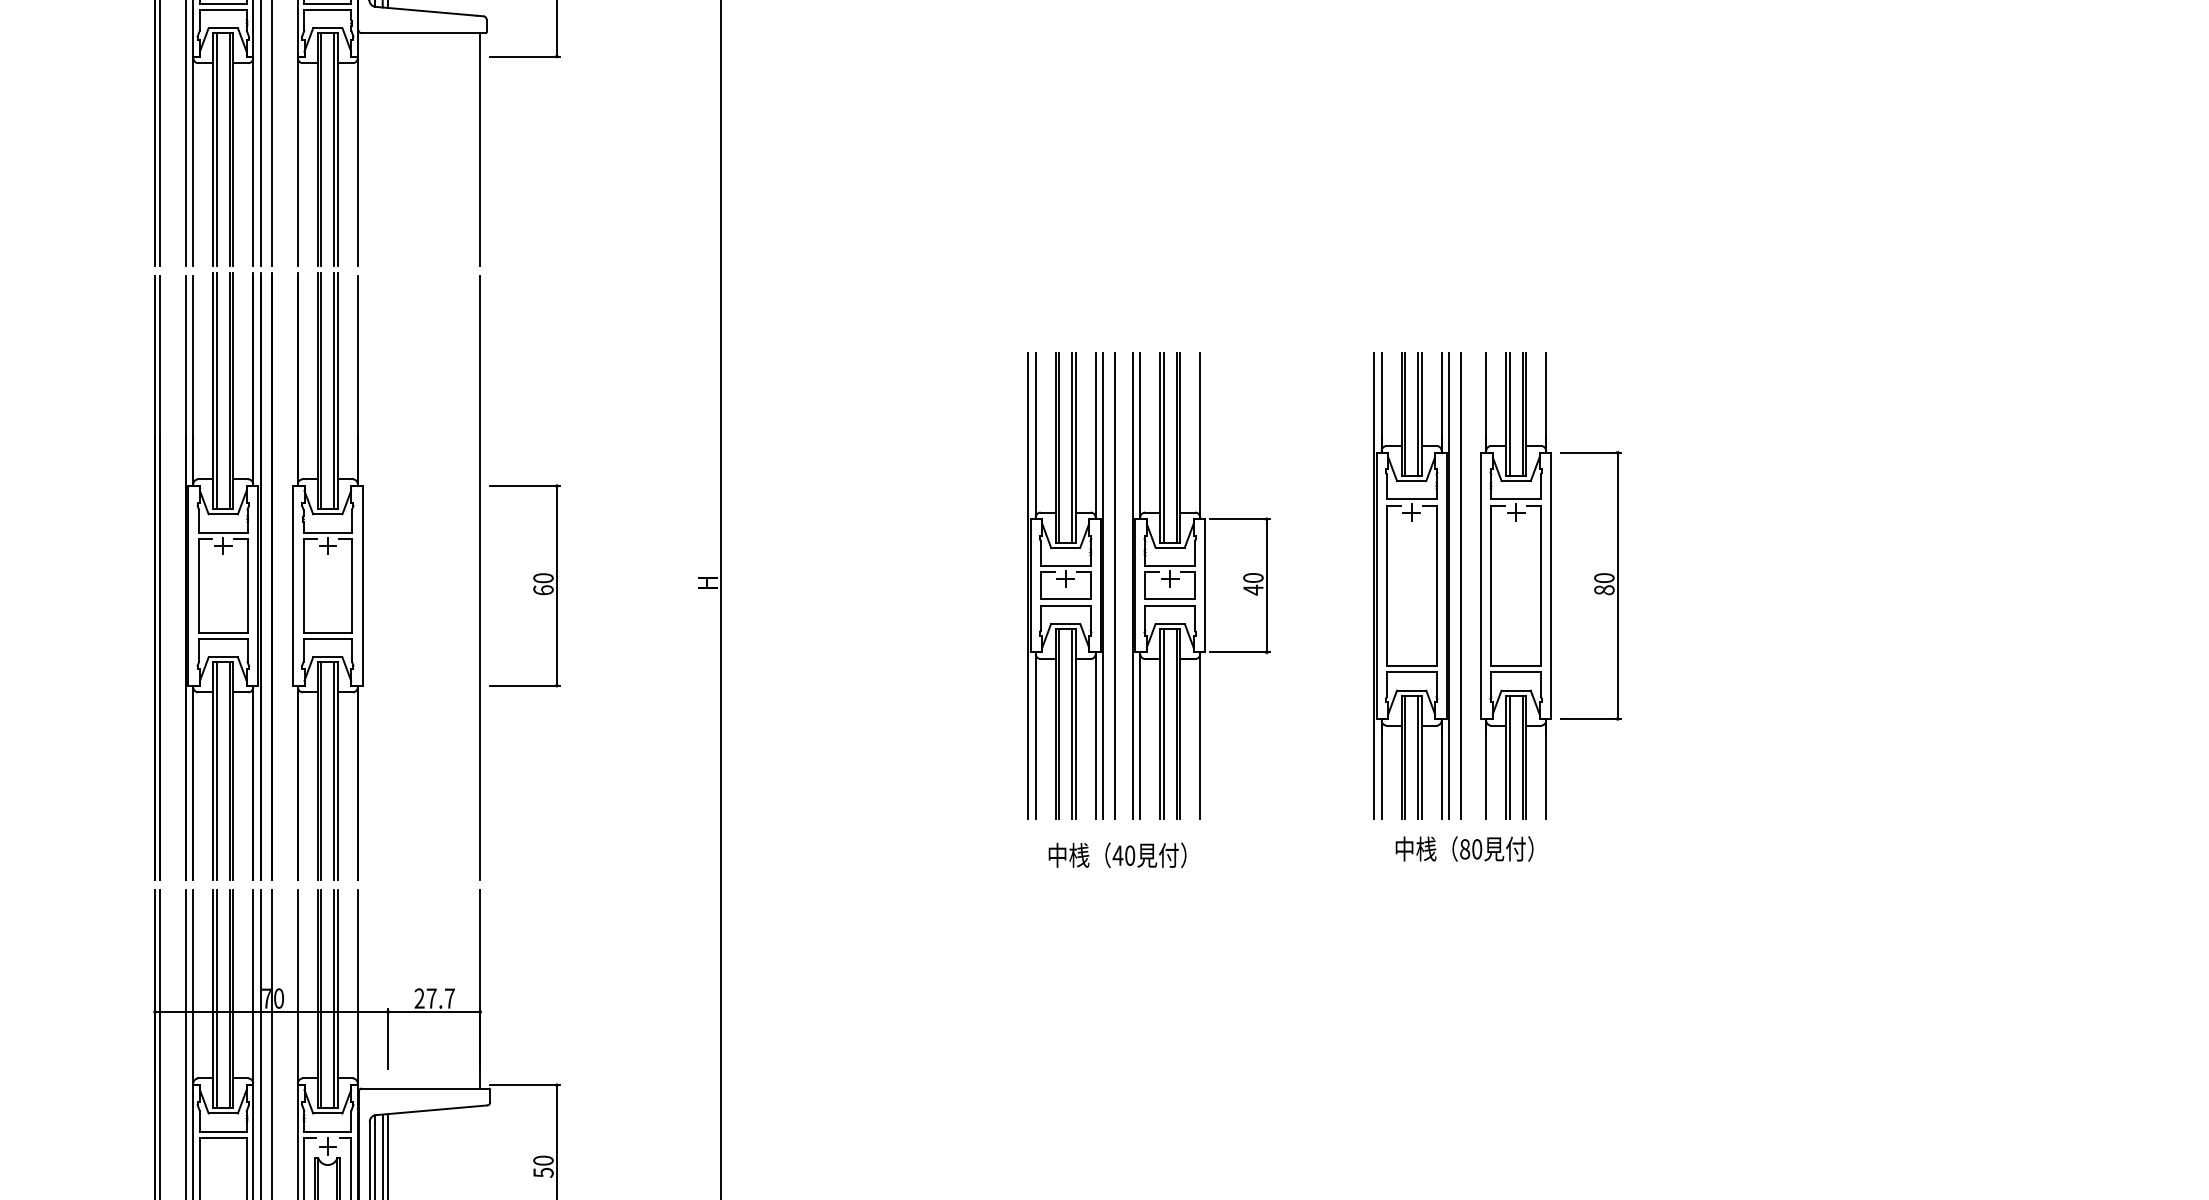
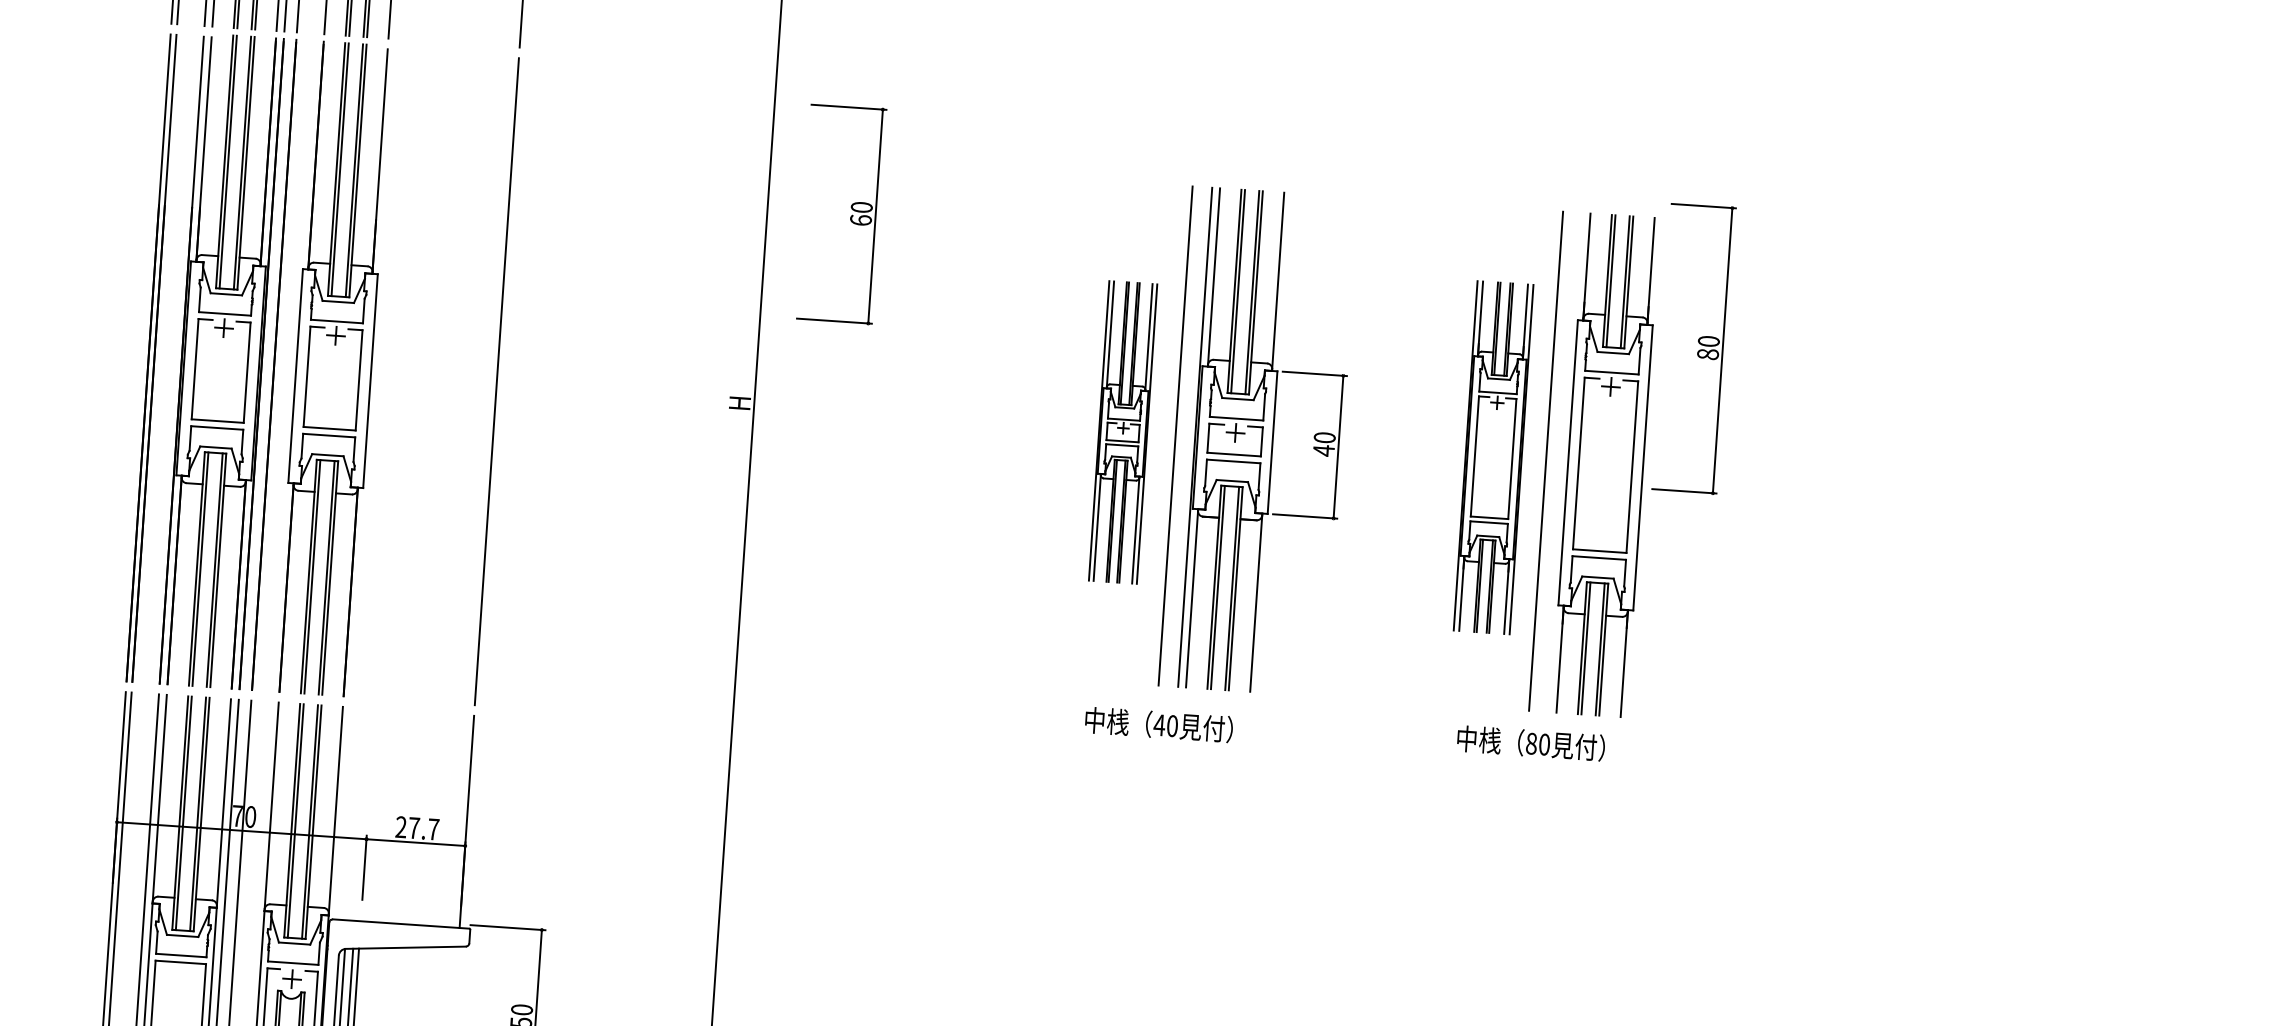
part: (1065, 585) -> (1123, 432), size x0.6
part: (1411, 585) -> (1493, 457), size x0.7
part: (1590, 585) -> (1693, 348), moved
part: (533, 587) -> (850, 216), moved

